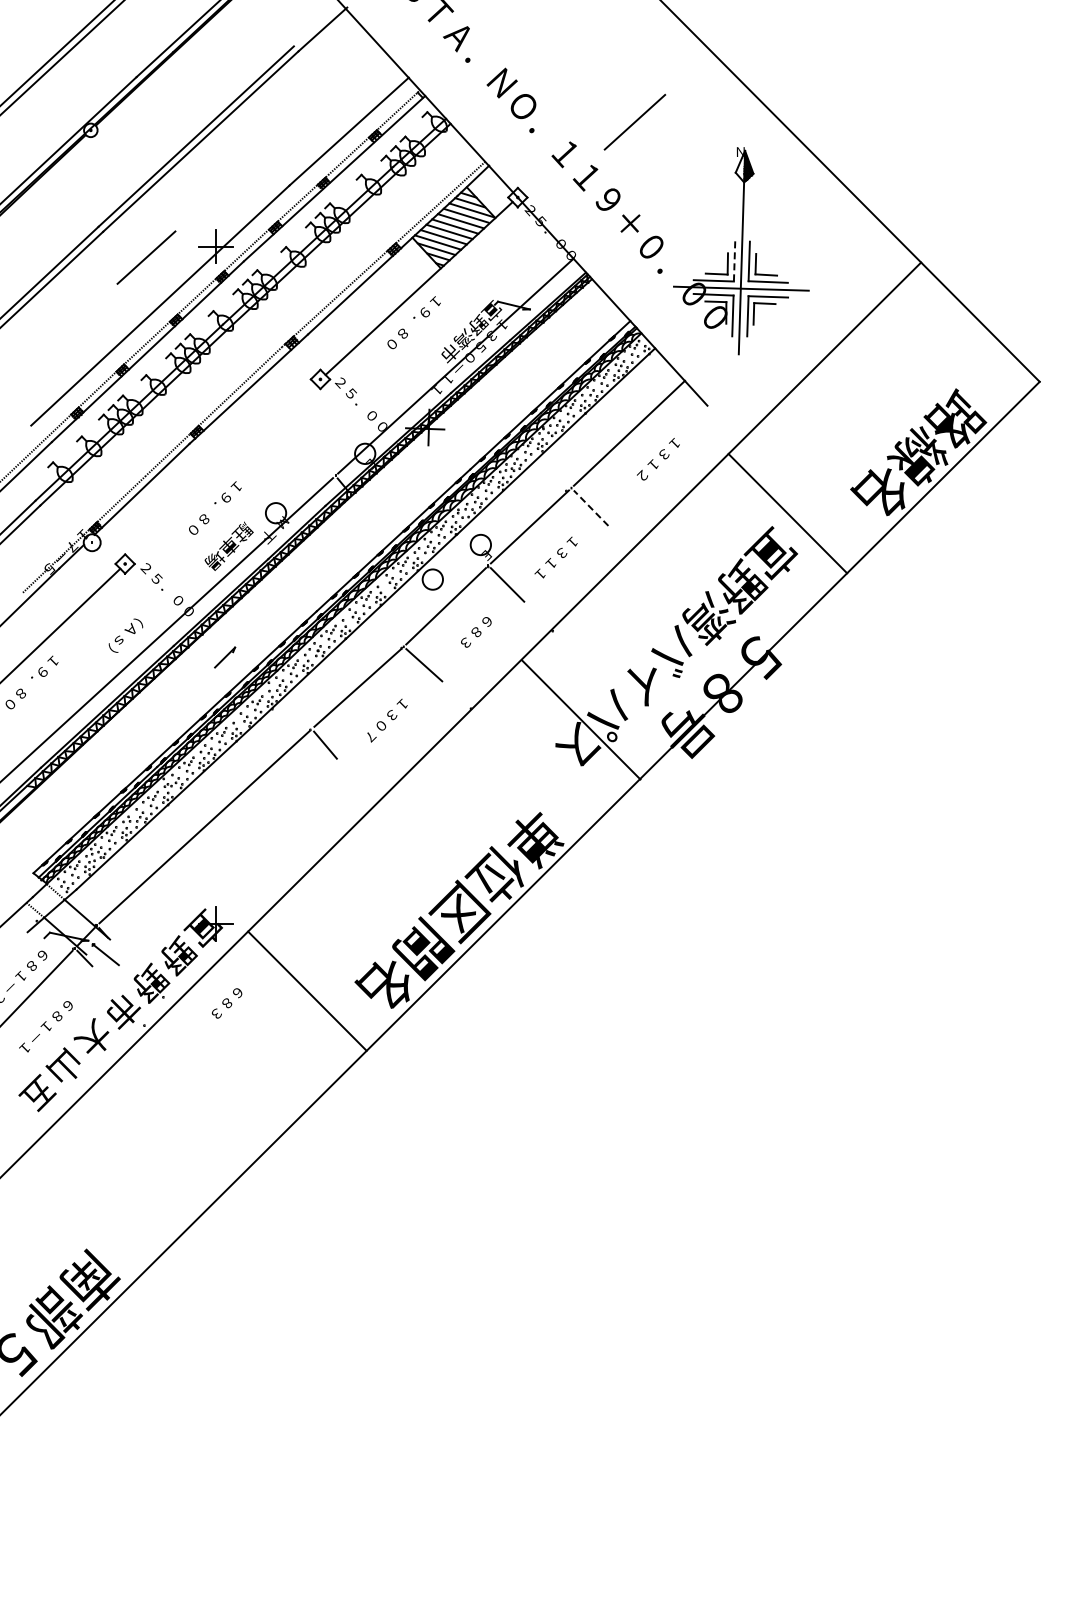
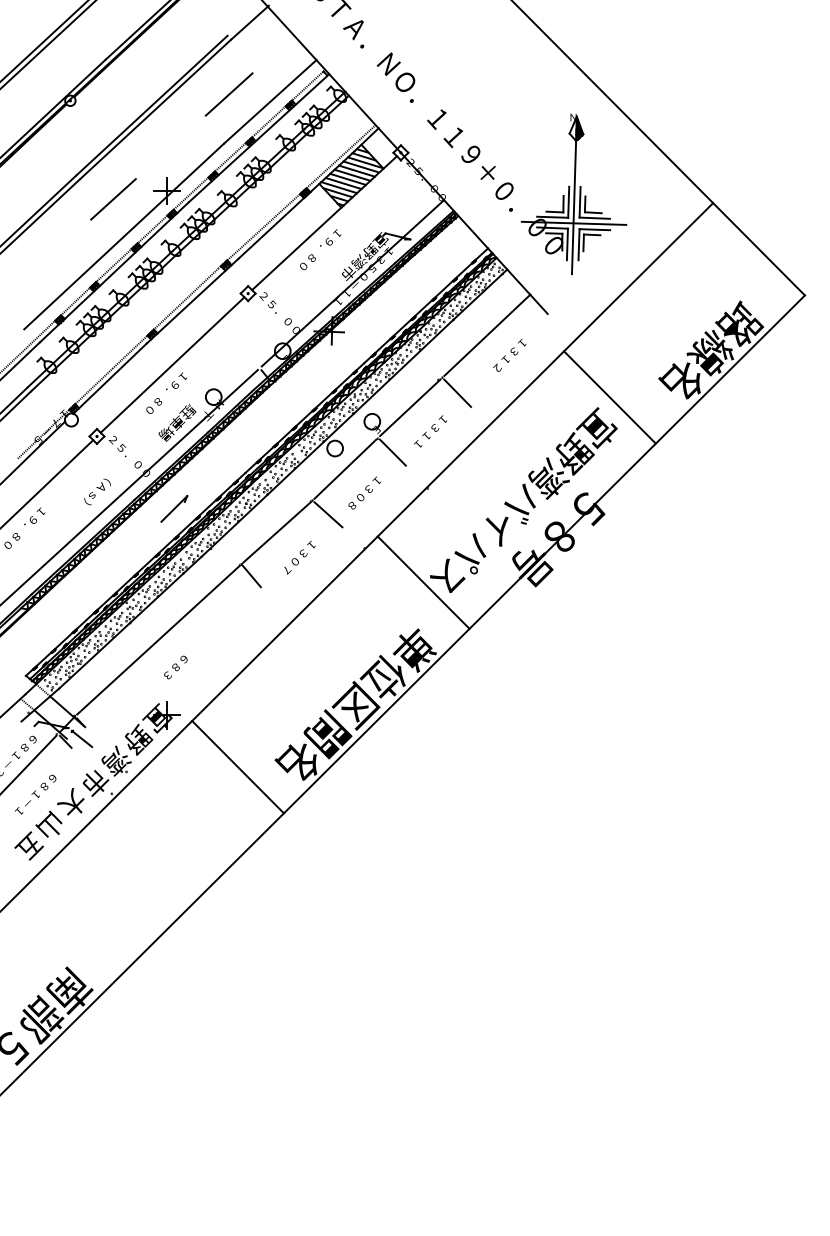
line: (634, 121) -> (228, 93), moved
line: (734, 261) -> (568, 202), dashed -> solid
line: (222, 471) -> (172, 364), added
line: (591, 508) -> (457, 393), dashed -> solid
text: (471, 636) -> (365, 492), ６８３ -> １３０８
part: (224, 657) -> (173, 508), size x1.67
line: (580, 719) -> (423, 582), moved
text: (150, 982) -> (116, 760), 野 -> 湾
text: (226, 1003) -> (175, 667), moved

